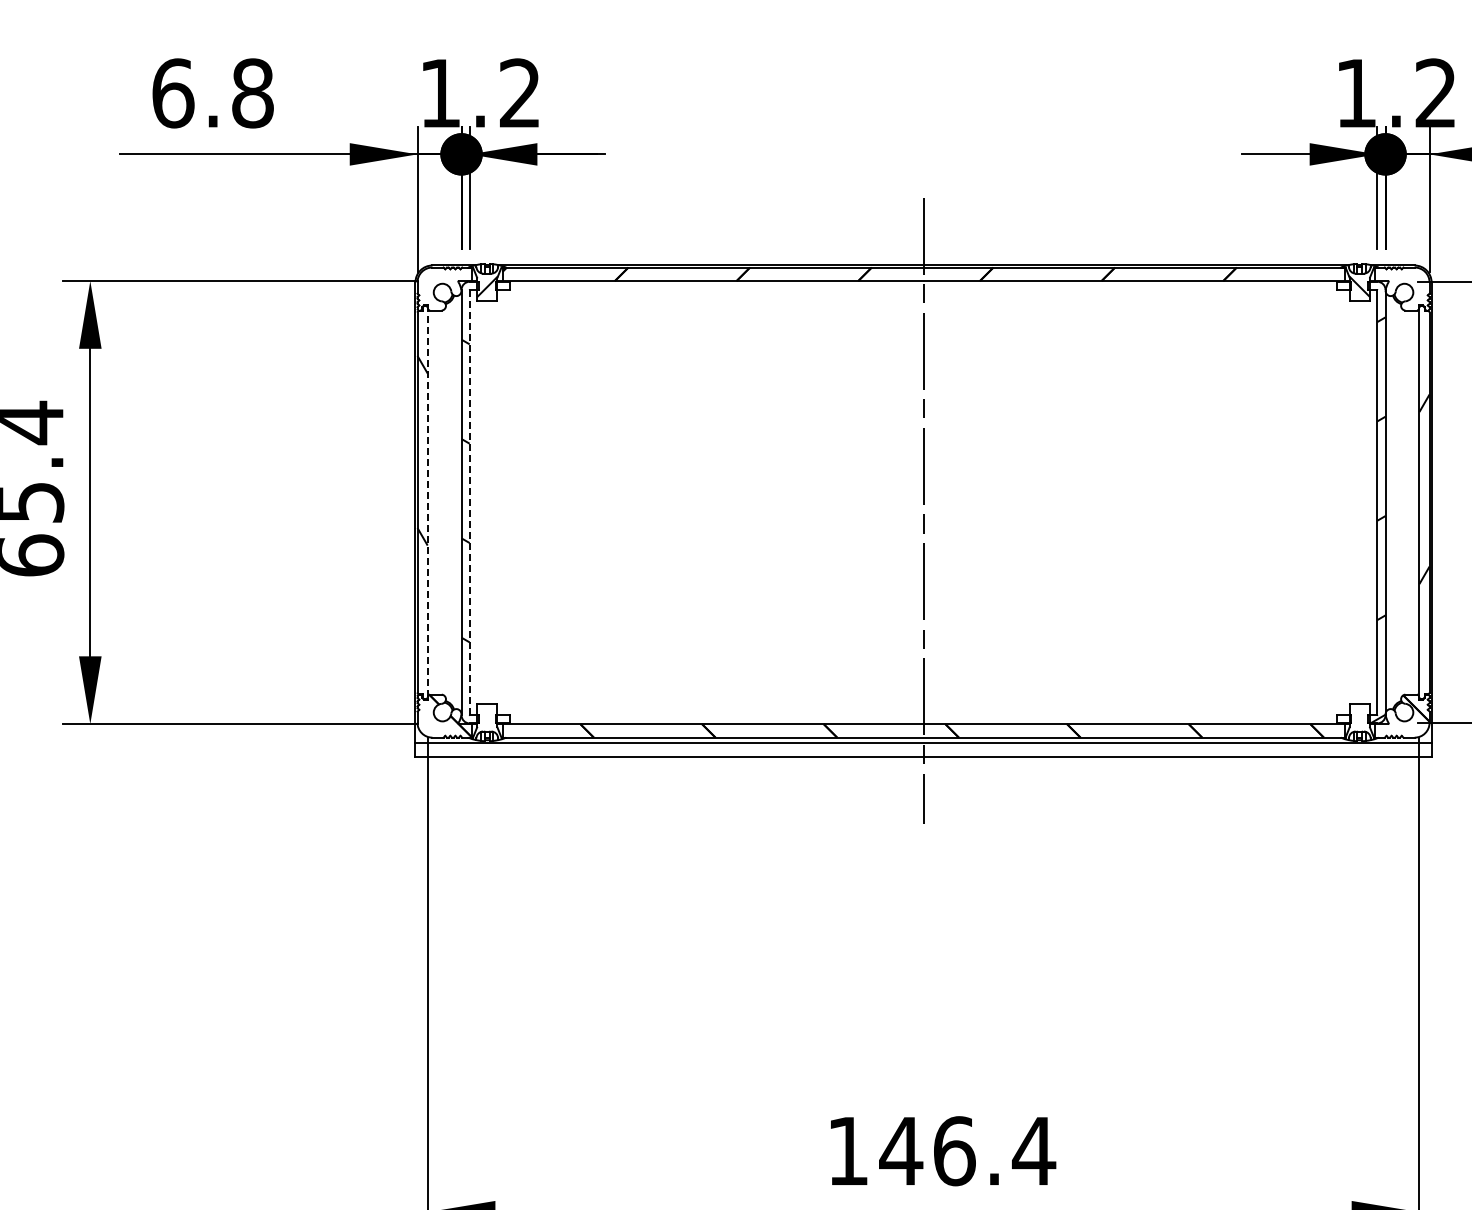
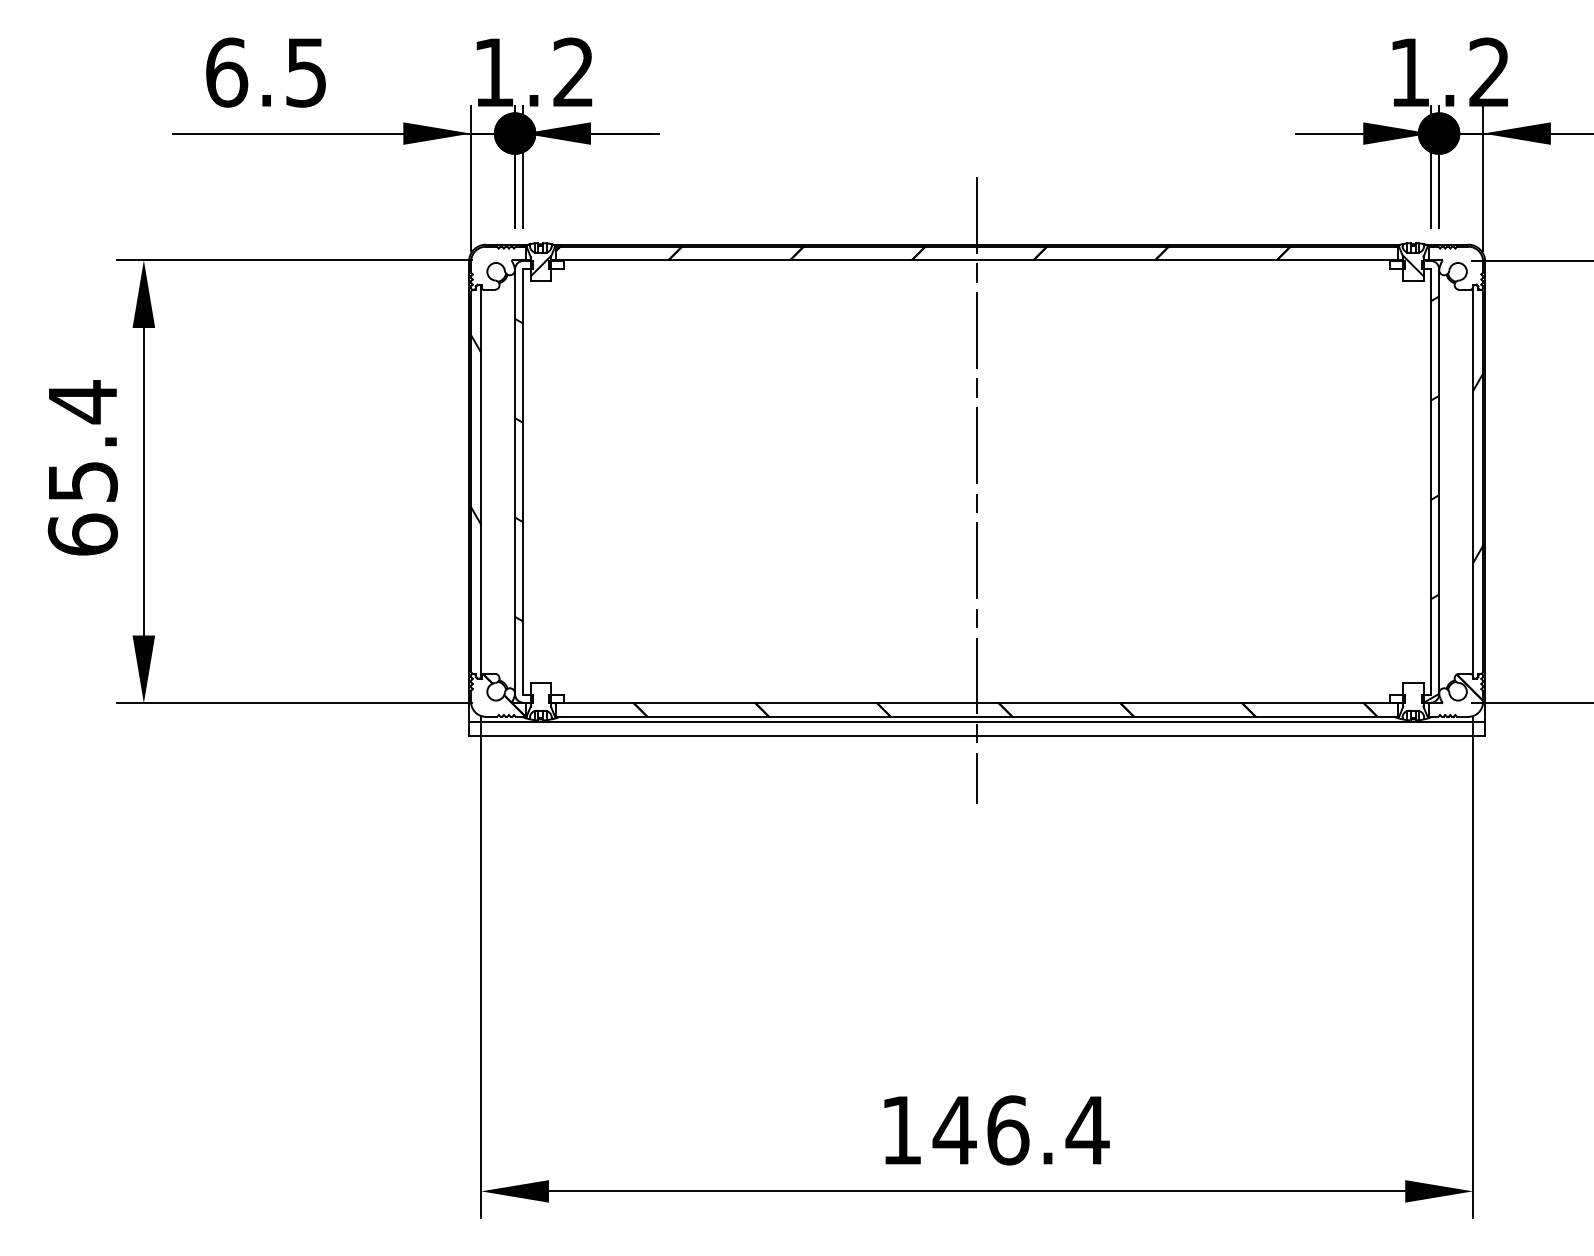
text: (252, 93) -> (306, 72), 6.8 -> 6.5
line: (427, 502) -> (481, 481), dashed -> solid
line: (469, 502) -> (523, 481), dashed -> solid

